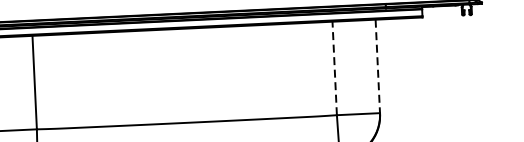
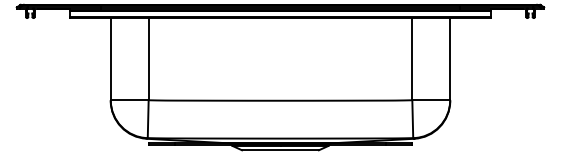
line: (378, 66) -> (450, 59), dashed -> solid
line: (334, 67) -> (412, 58), dashed -> solid

